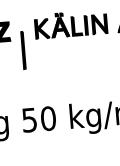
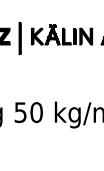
line: (22, 50) -> (19, 38), moved

